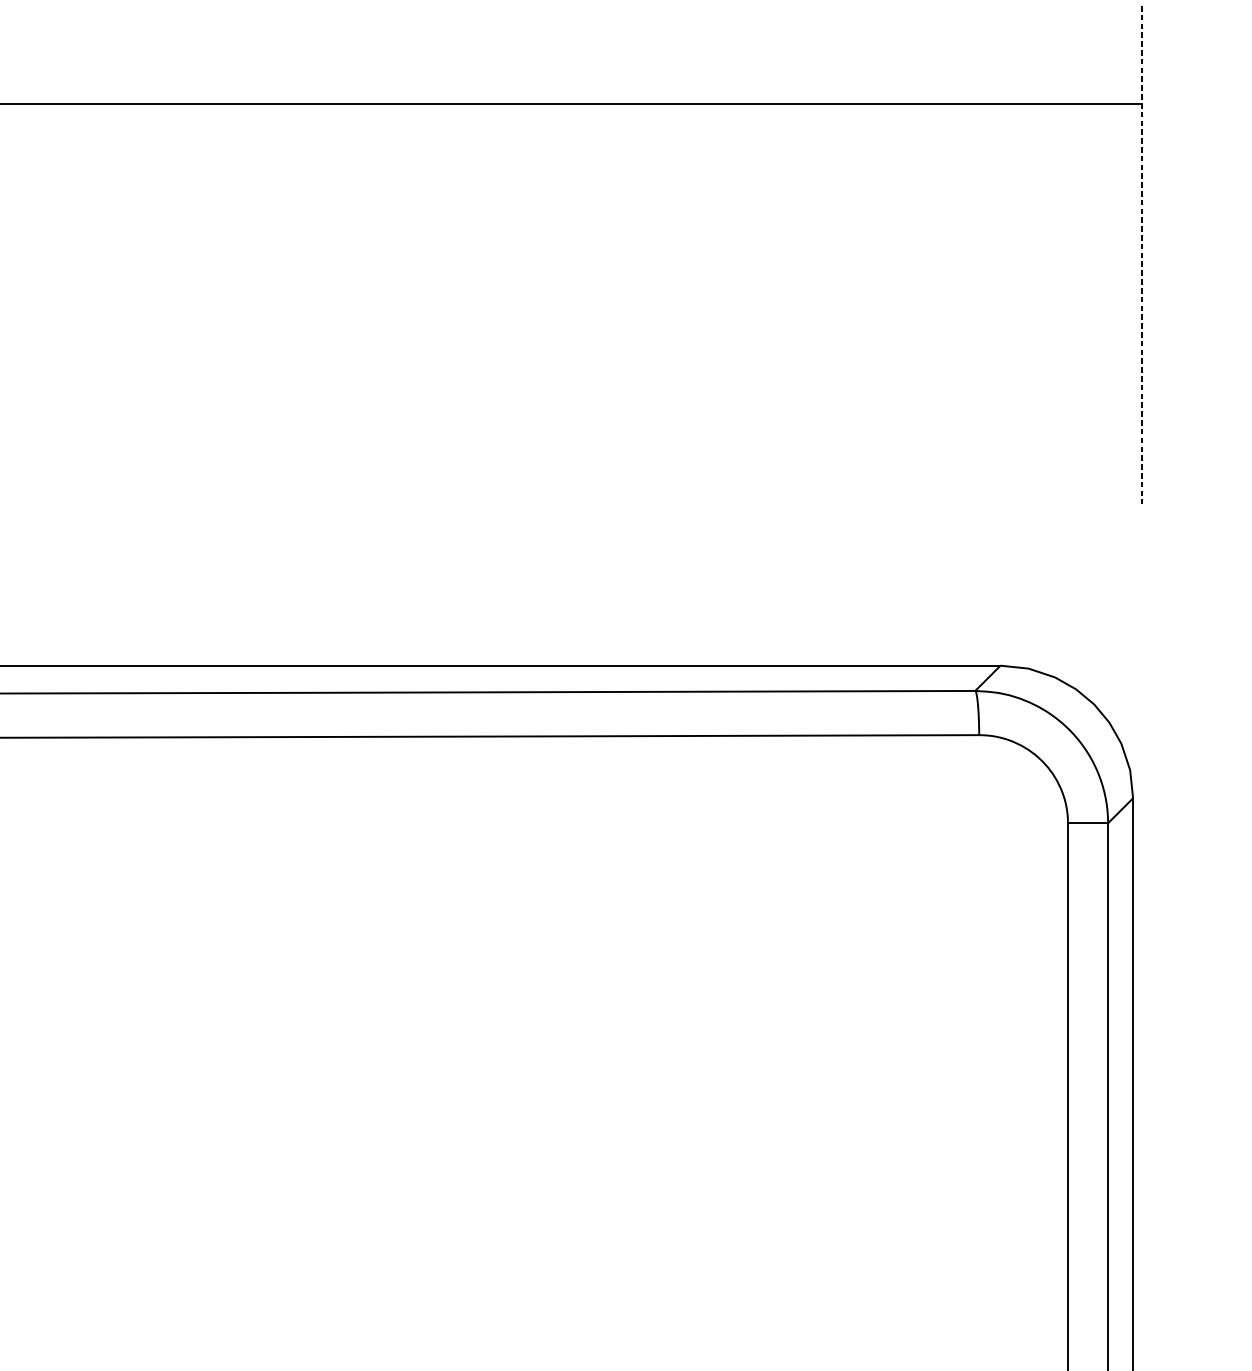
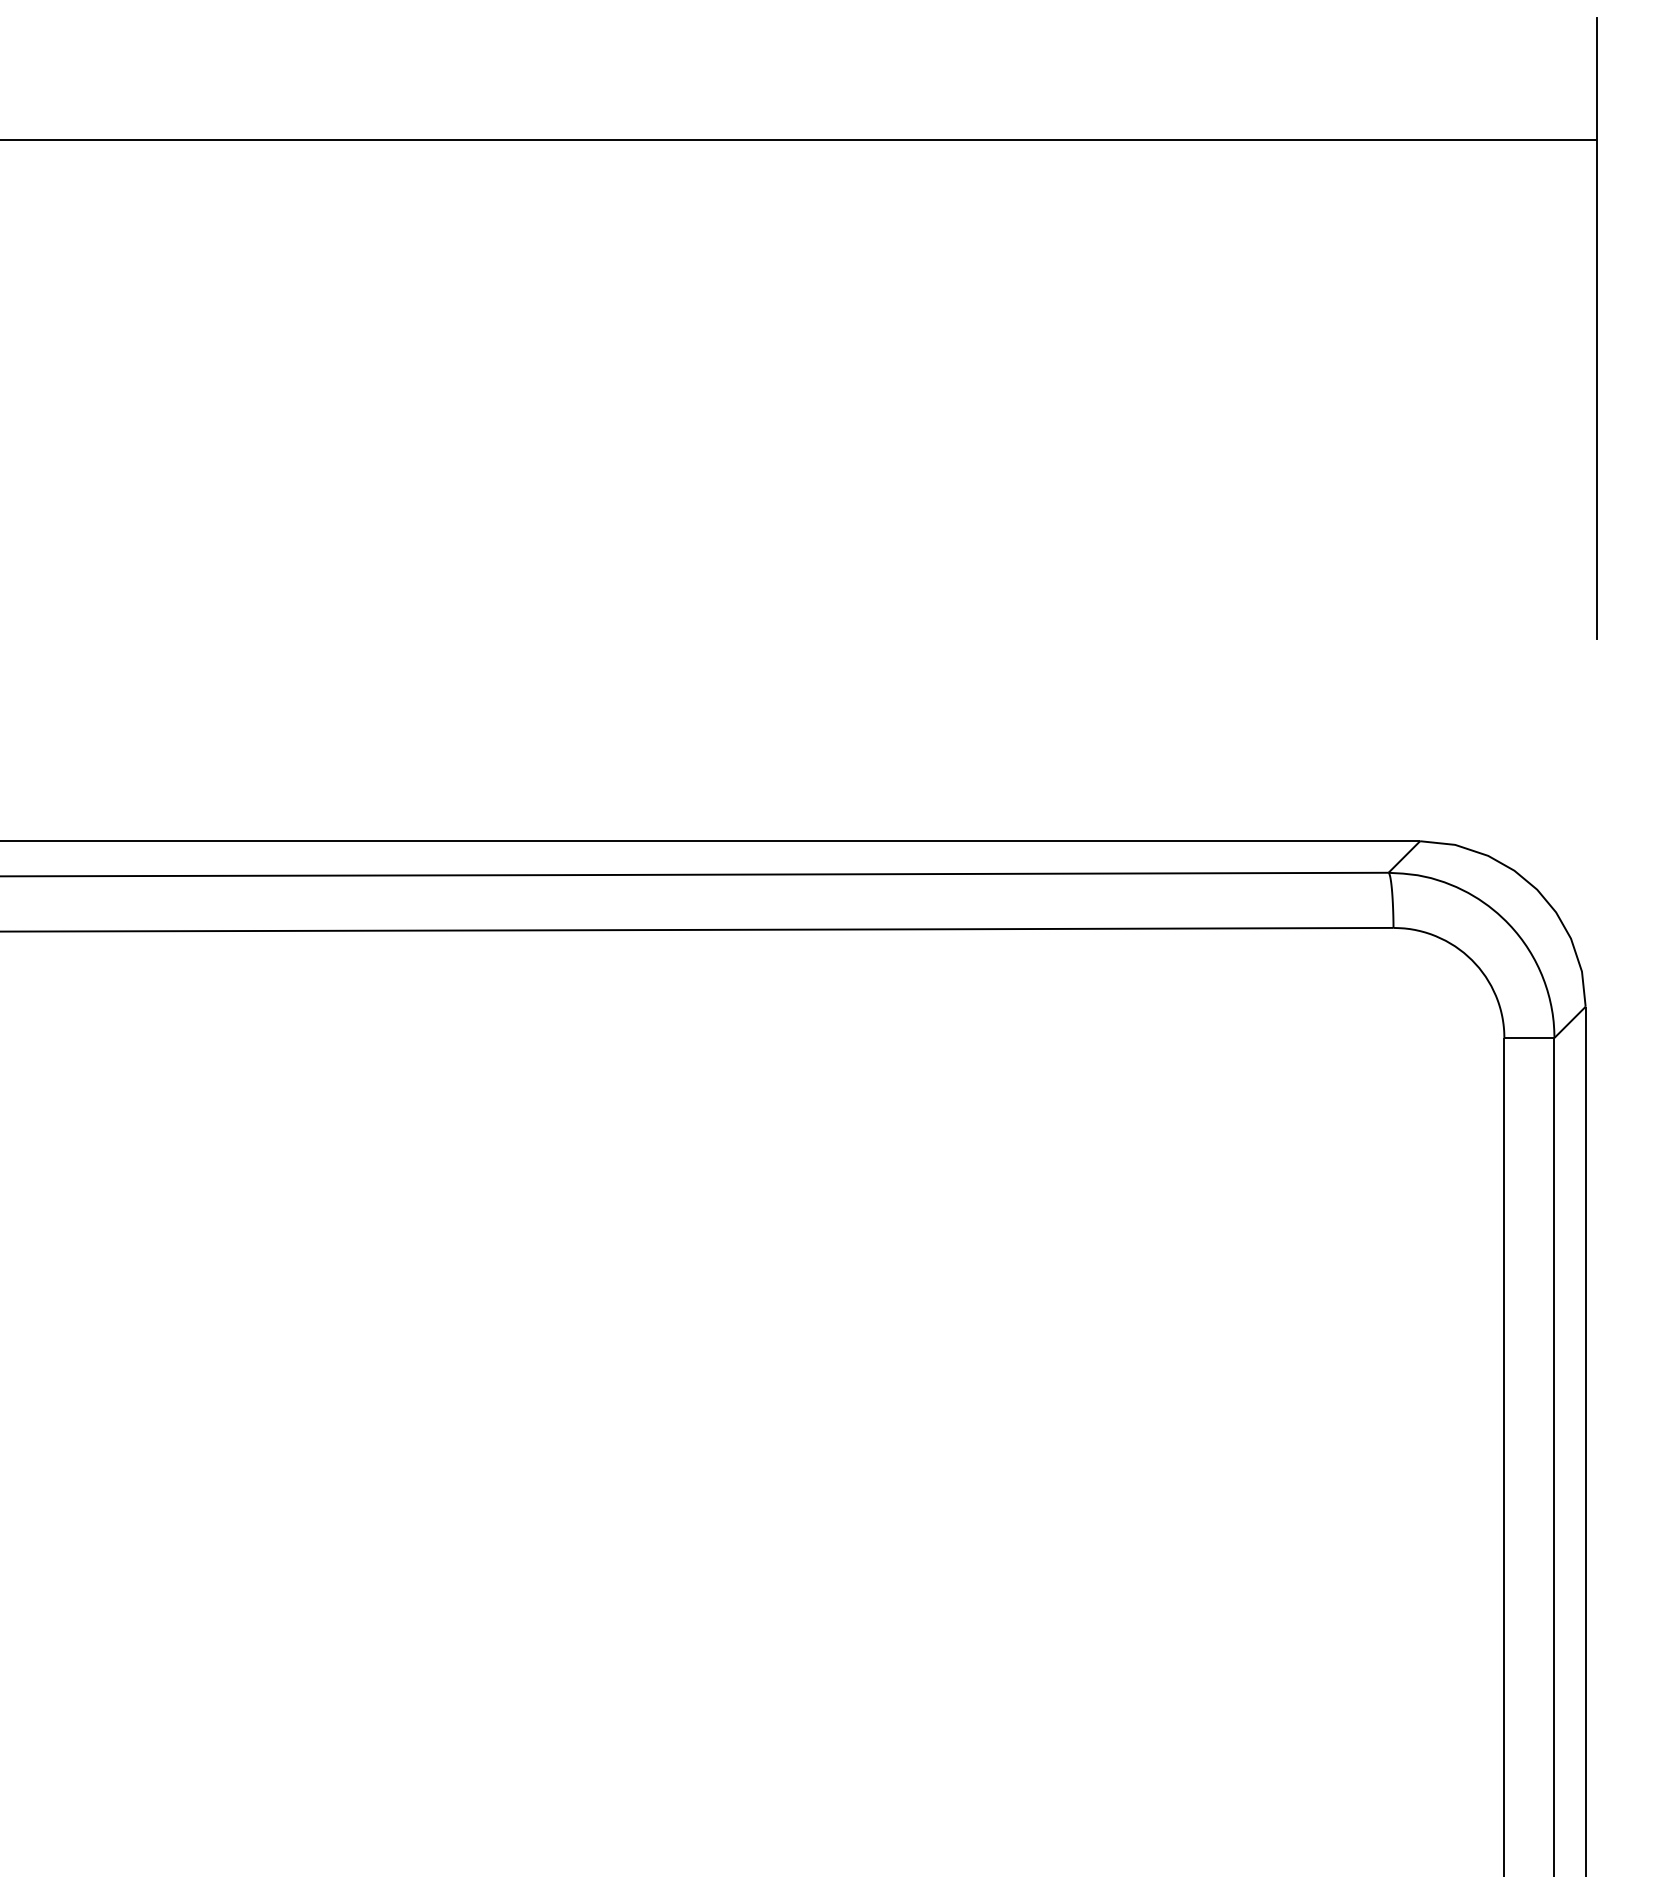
line: (1142, 255) -> (1597, 328), dashed -> solid

